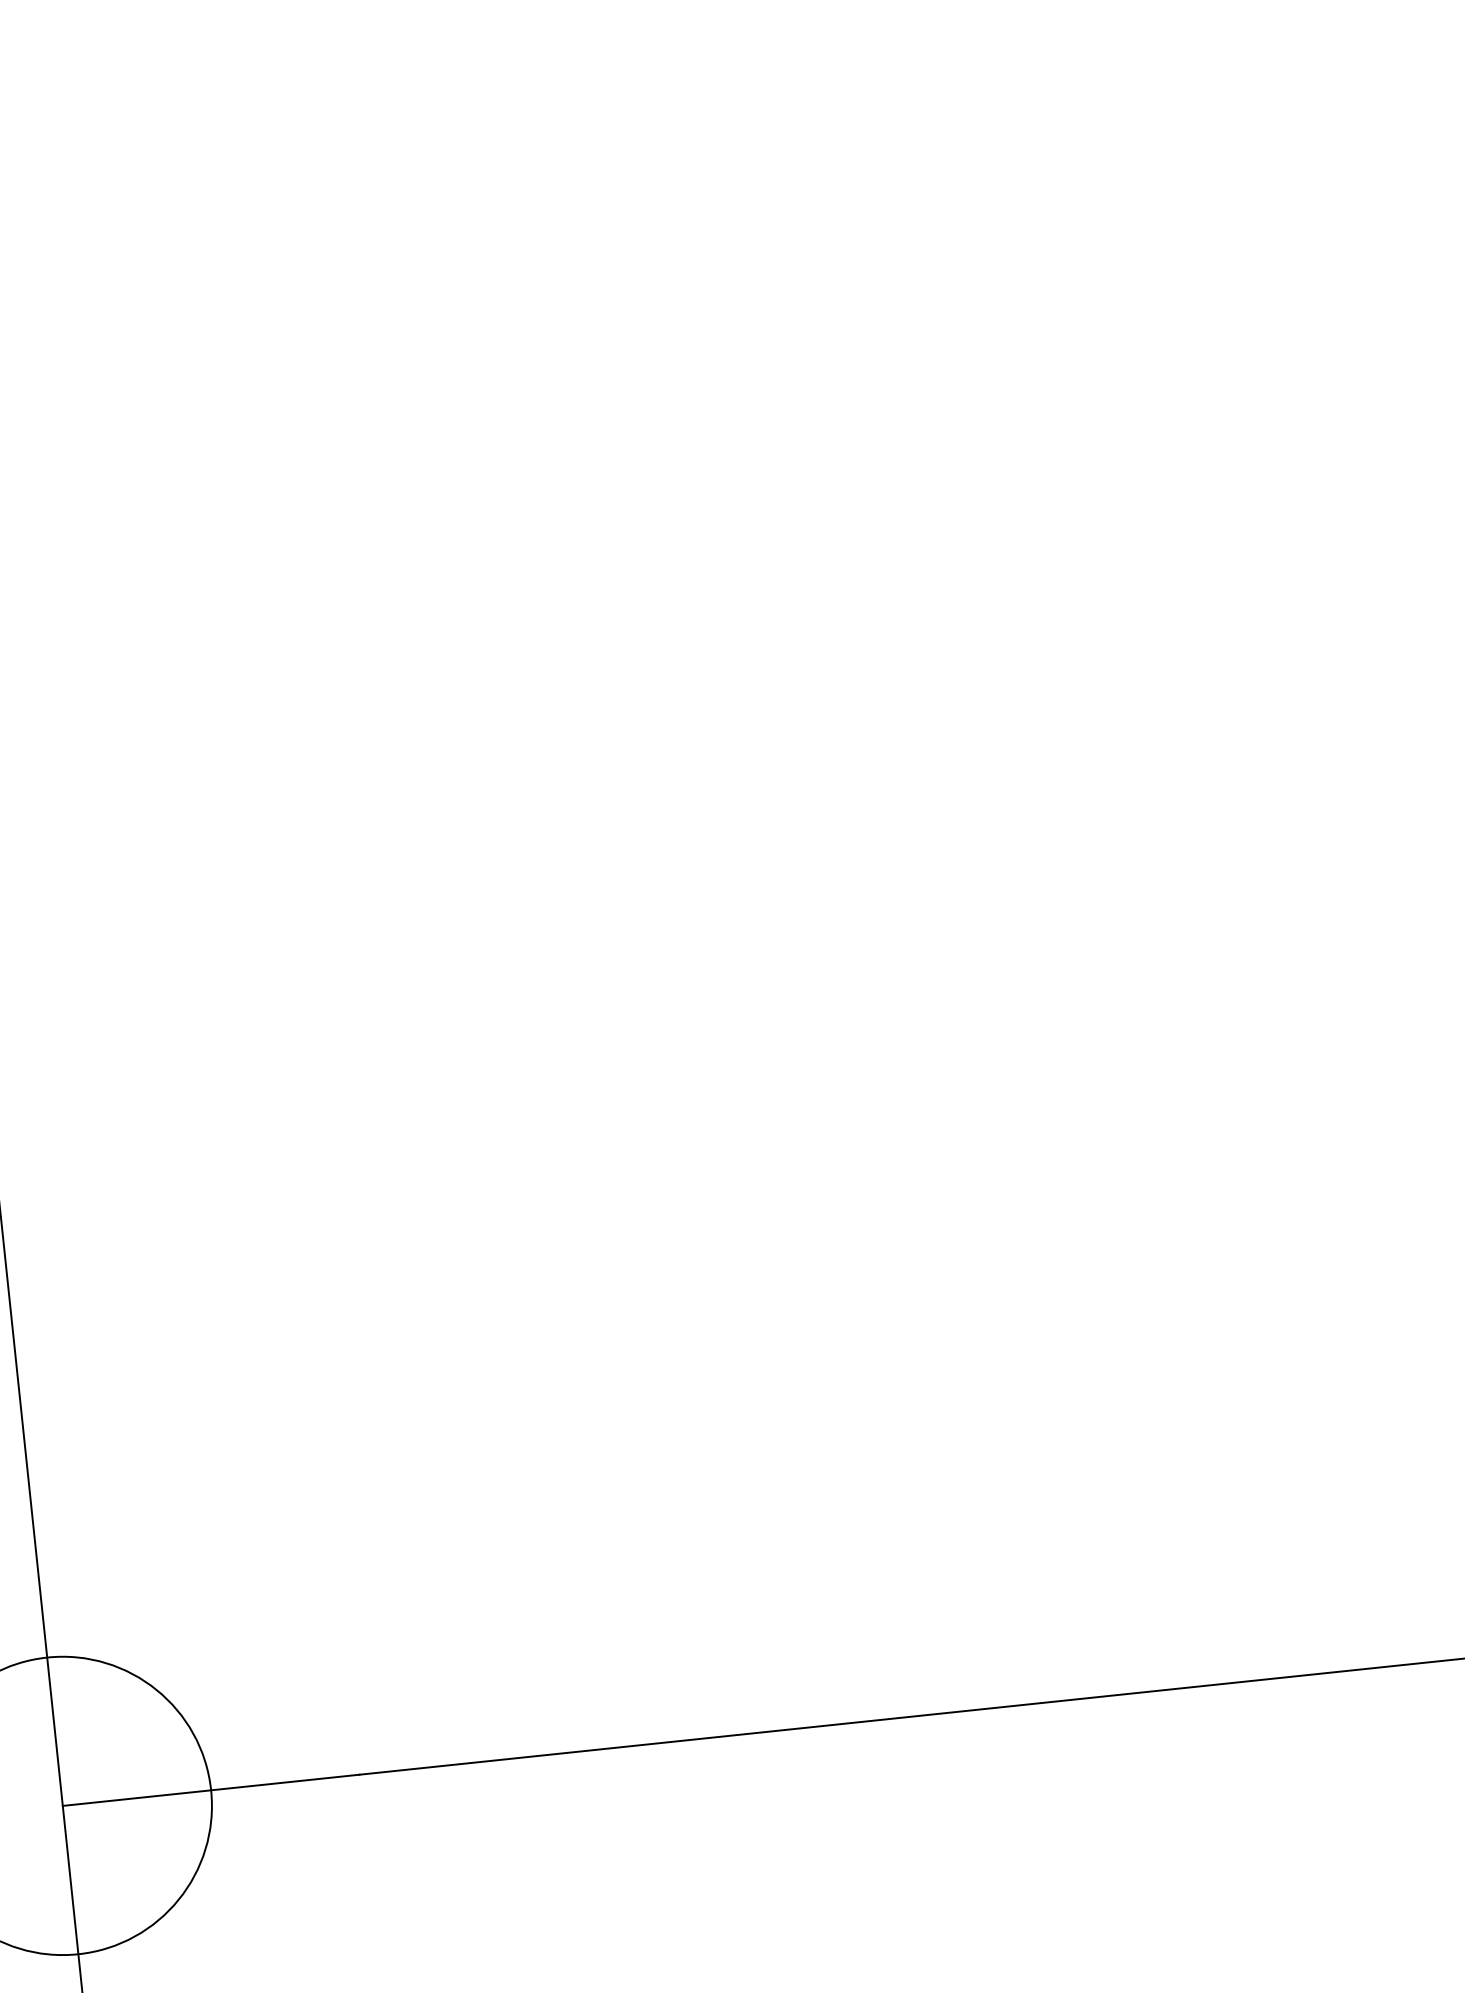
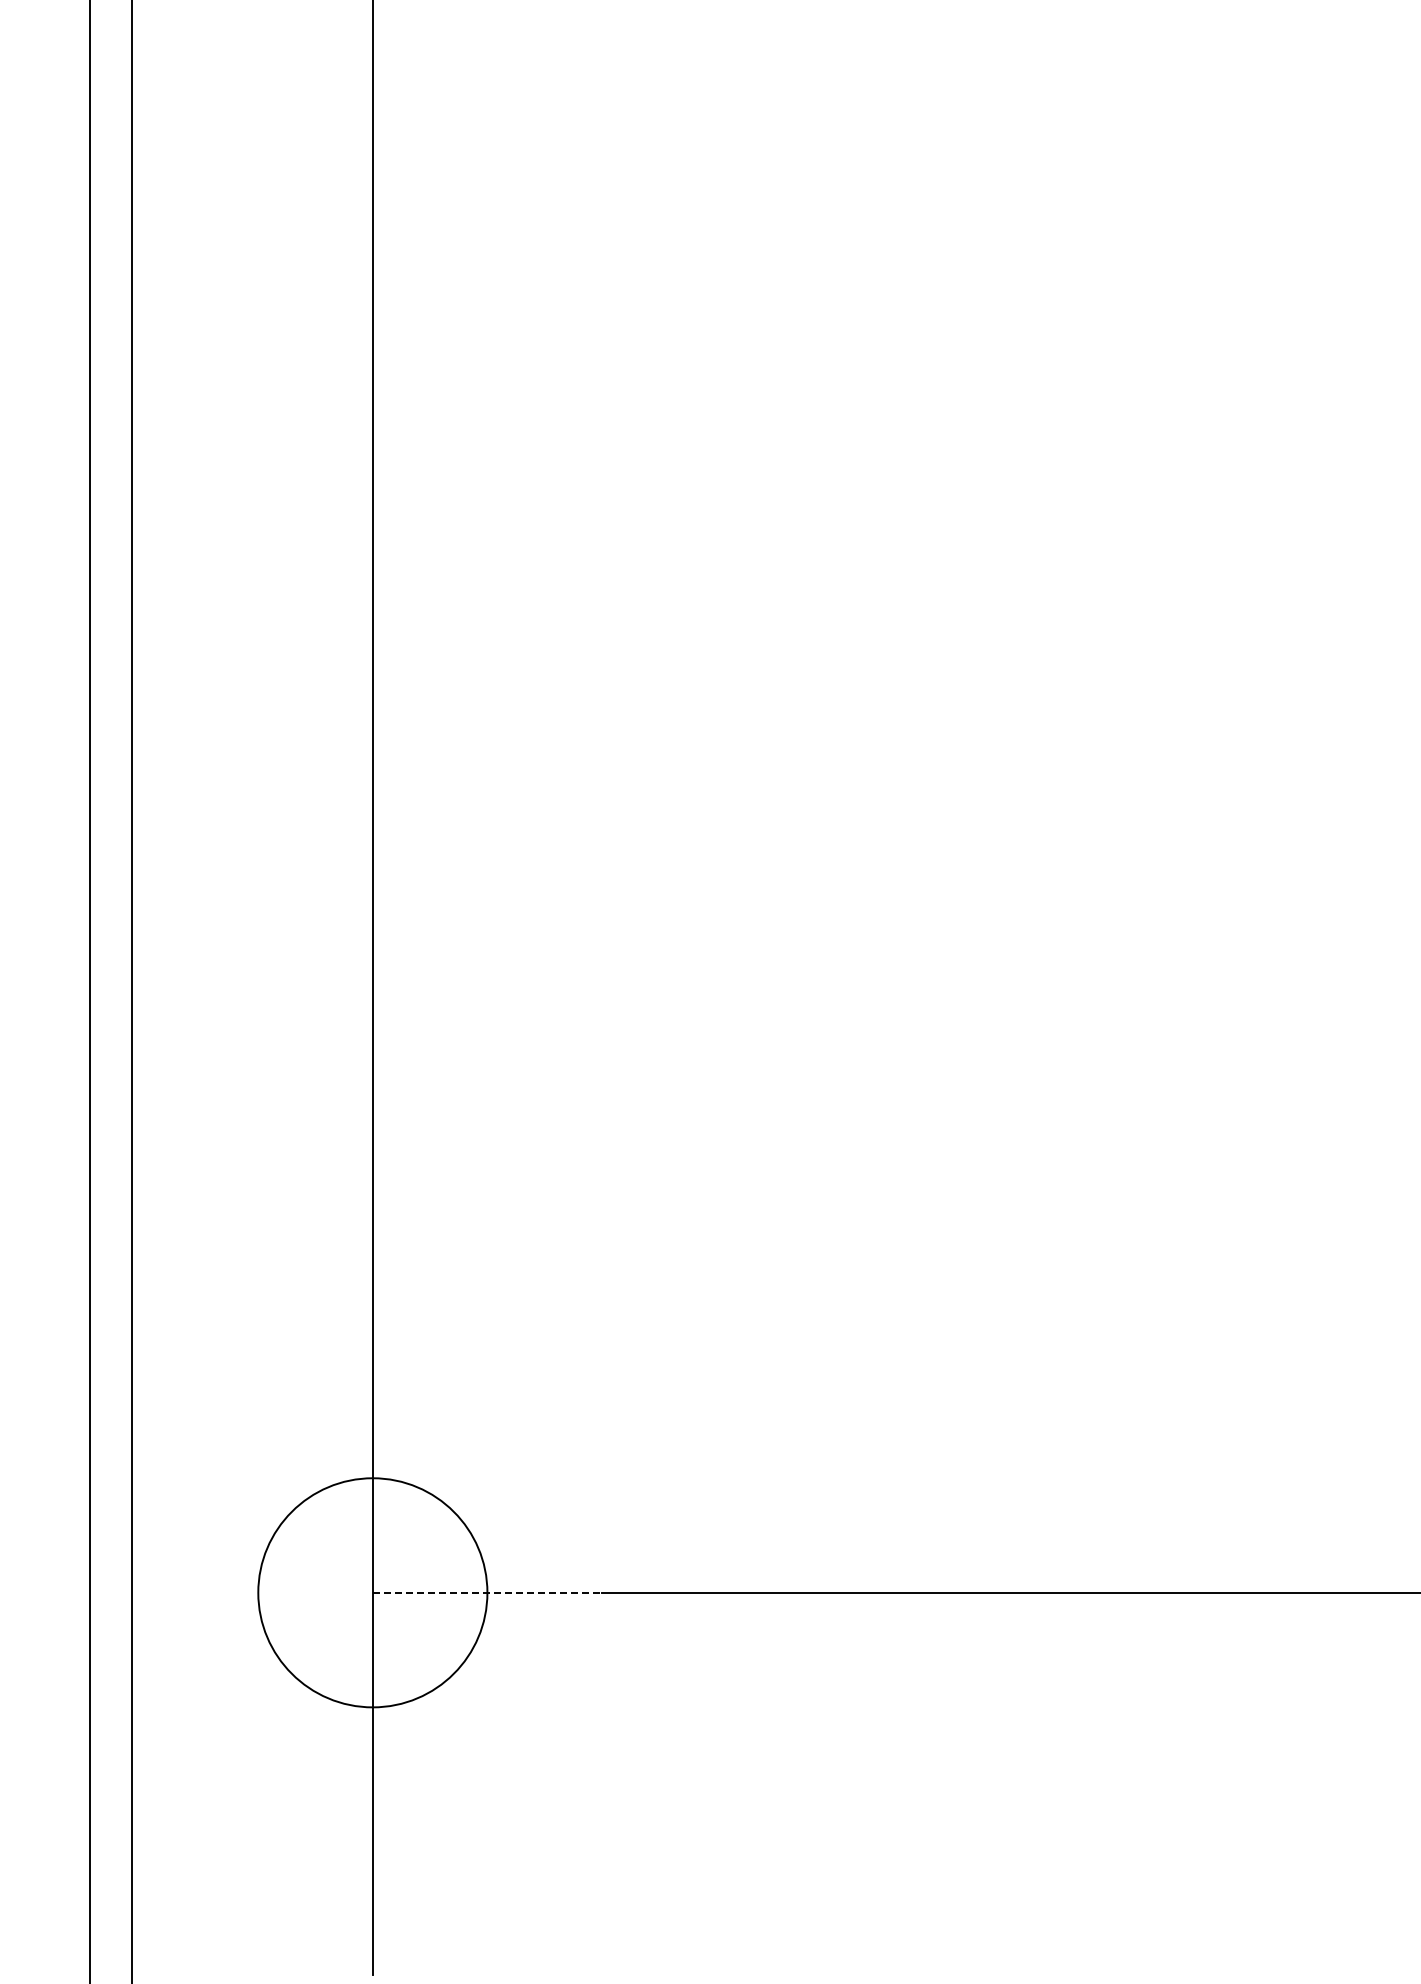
line: (211, 1789) -> (487, 1592), solid -> dashed

